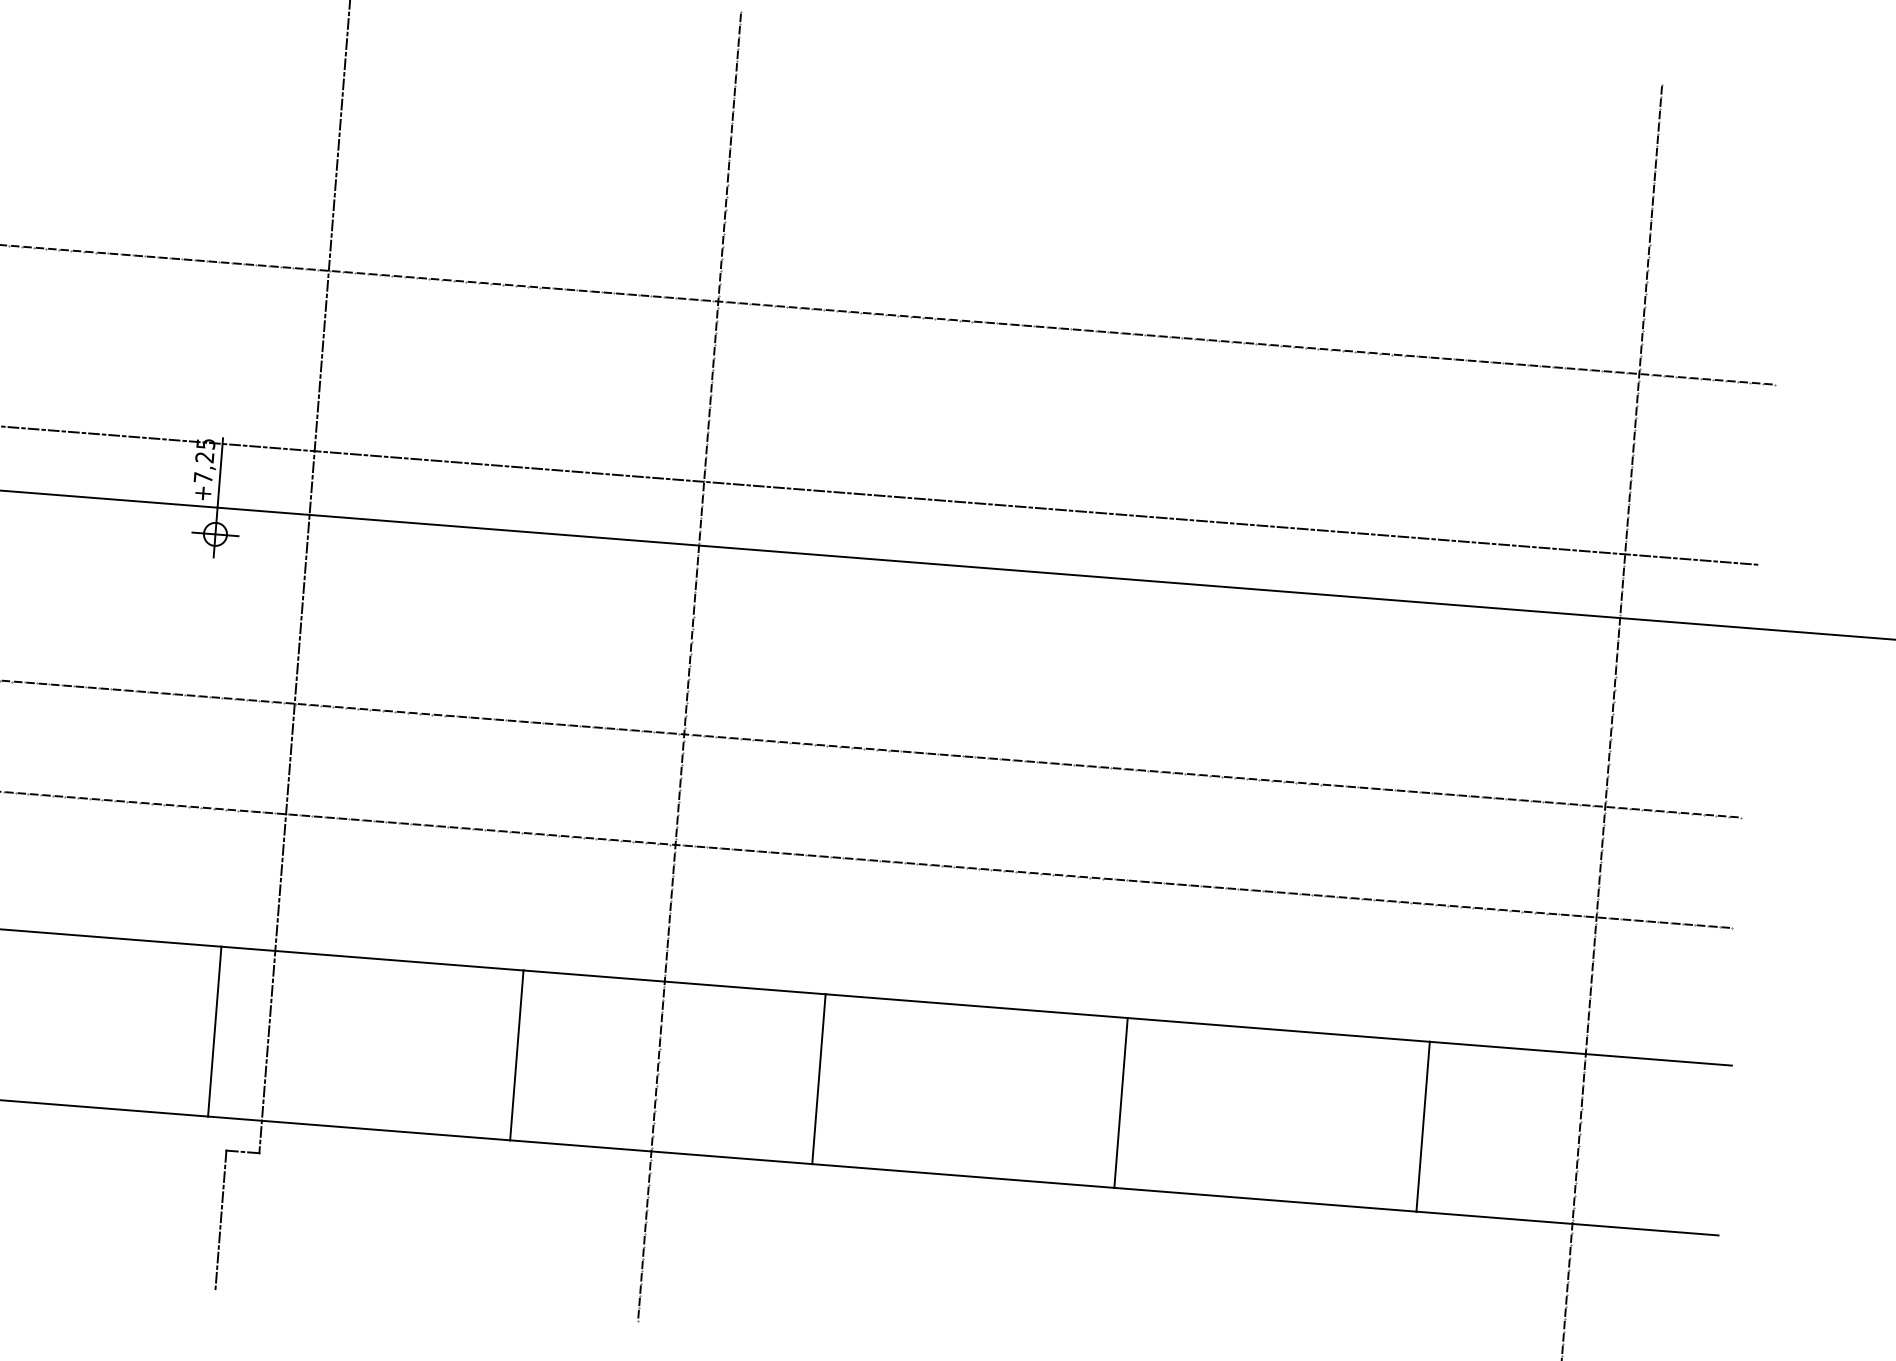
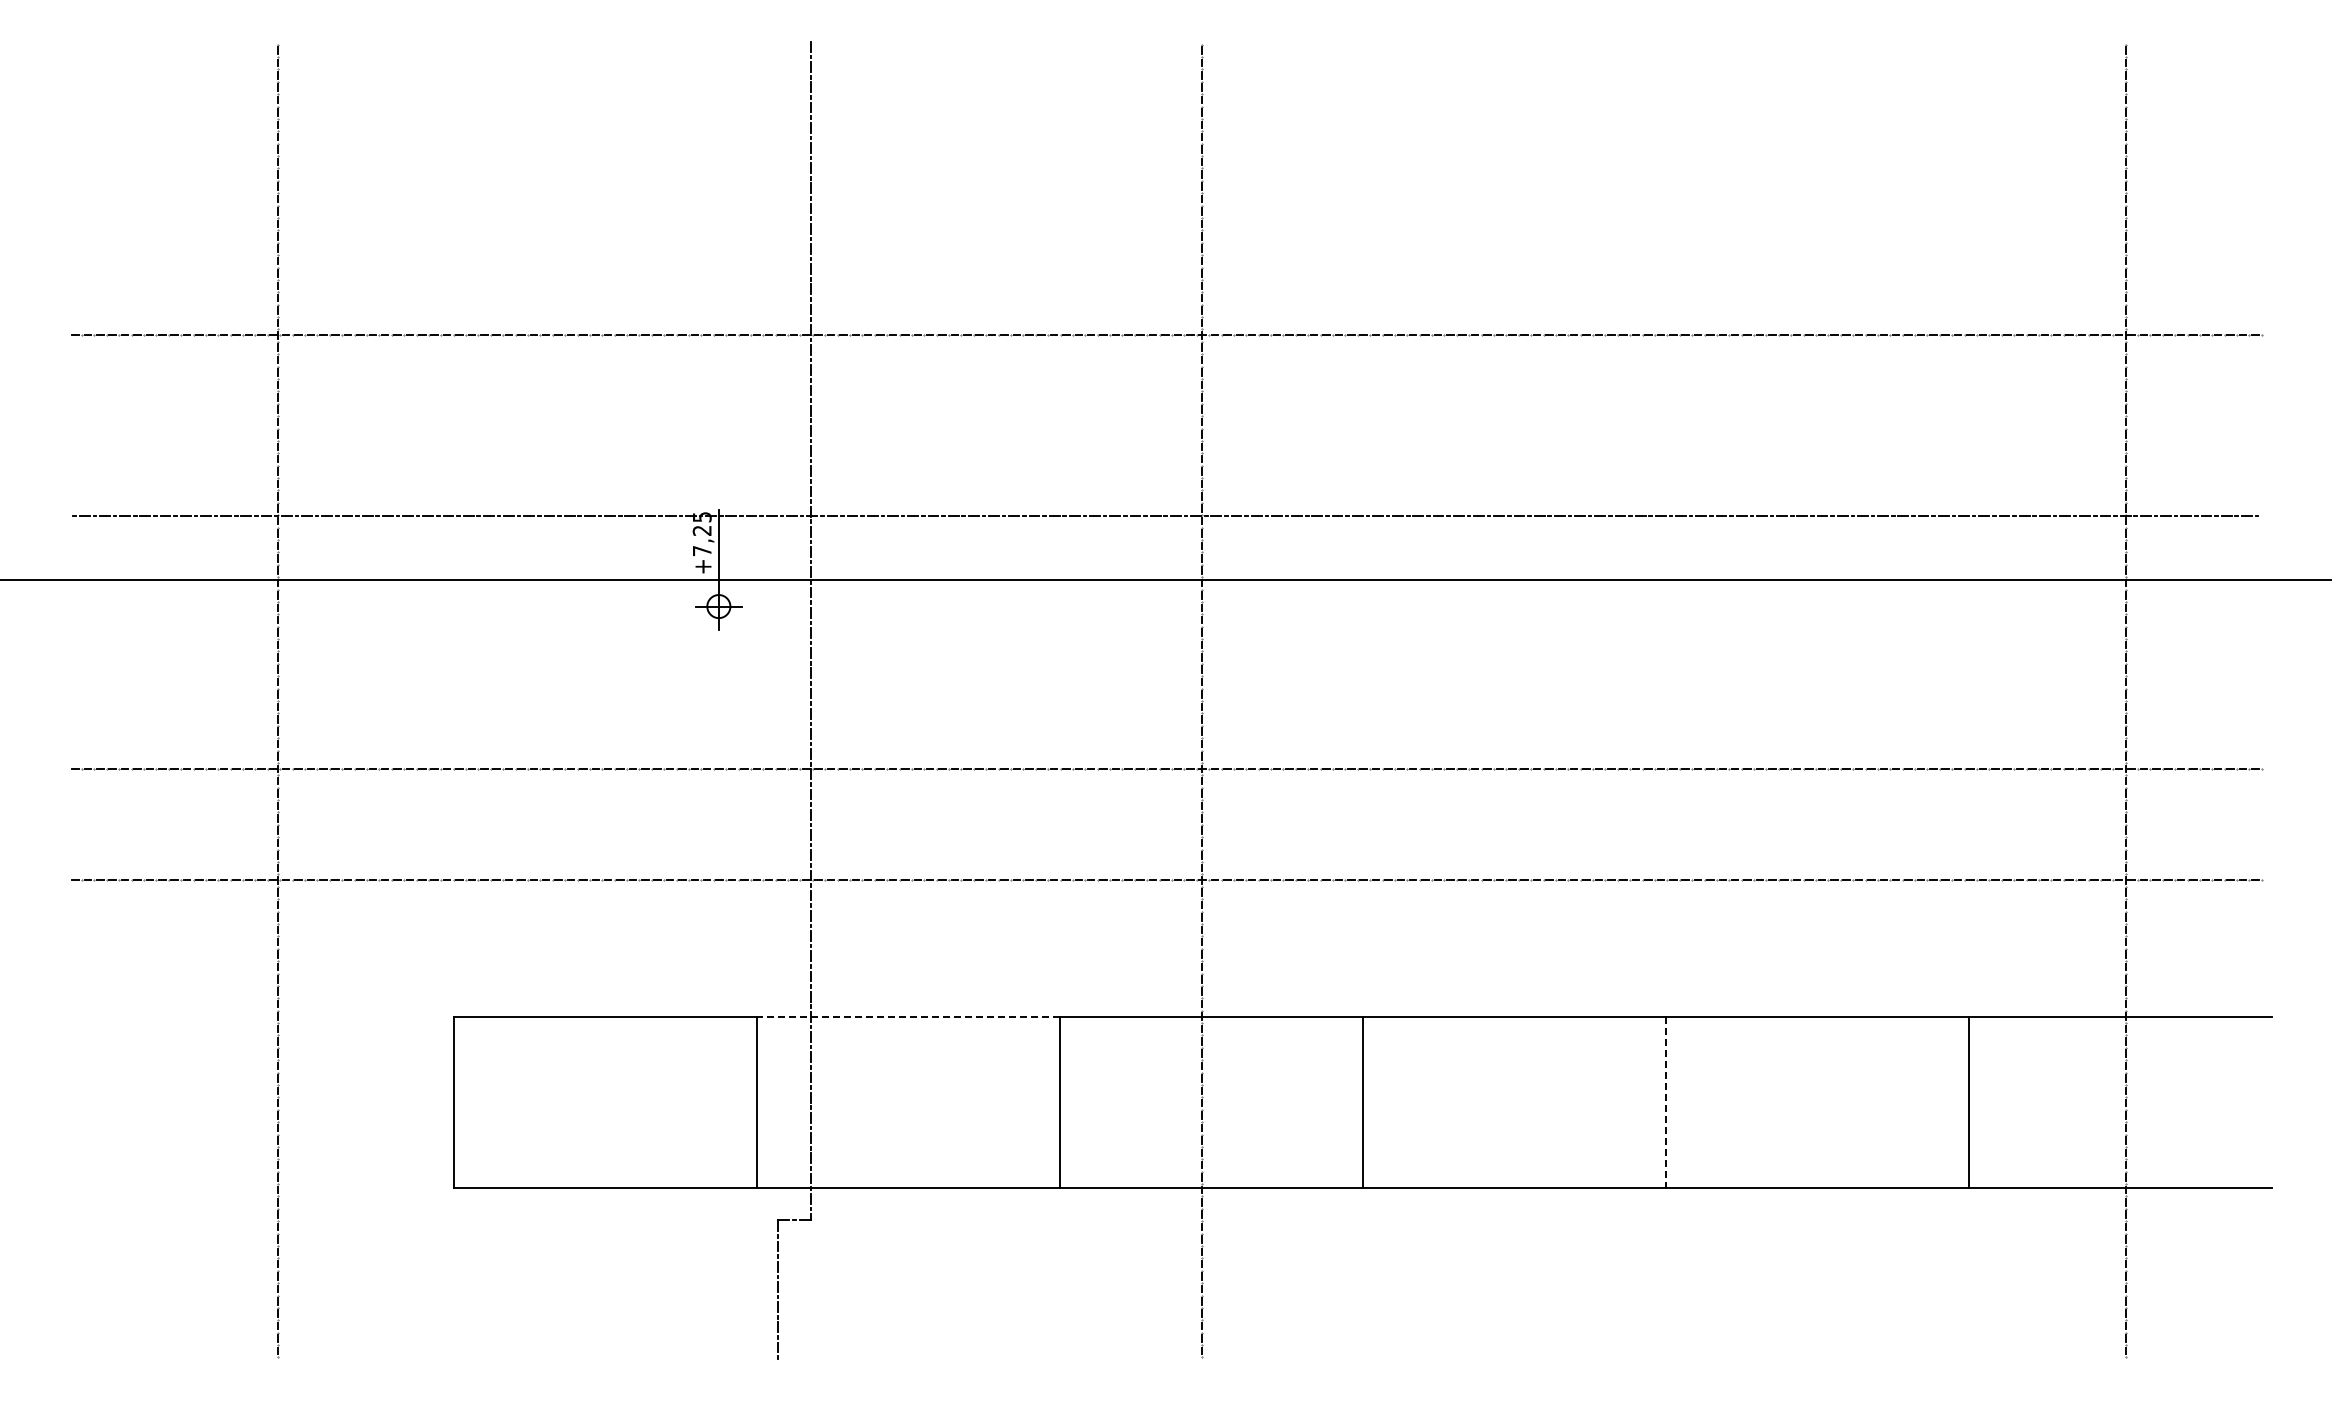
line: (372, 958) -> (908, 1017), solid -> dashed
line: (1121, 1103) -> (1666, 1102), solid -> dashed

